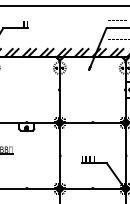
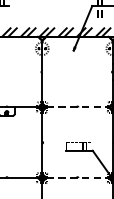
line: (92, 122) -> (77, 107), solid -> dashed
line: (92, 188) -> (77, 177), solid -> dashed

